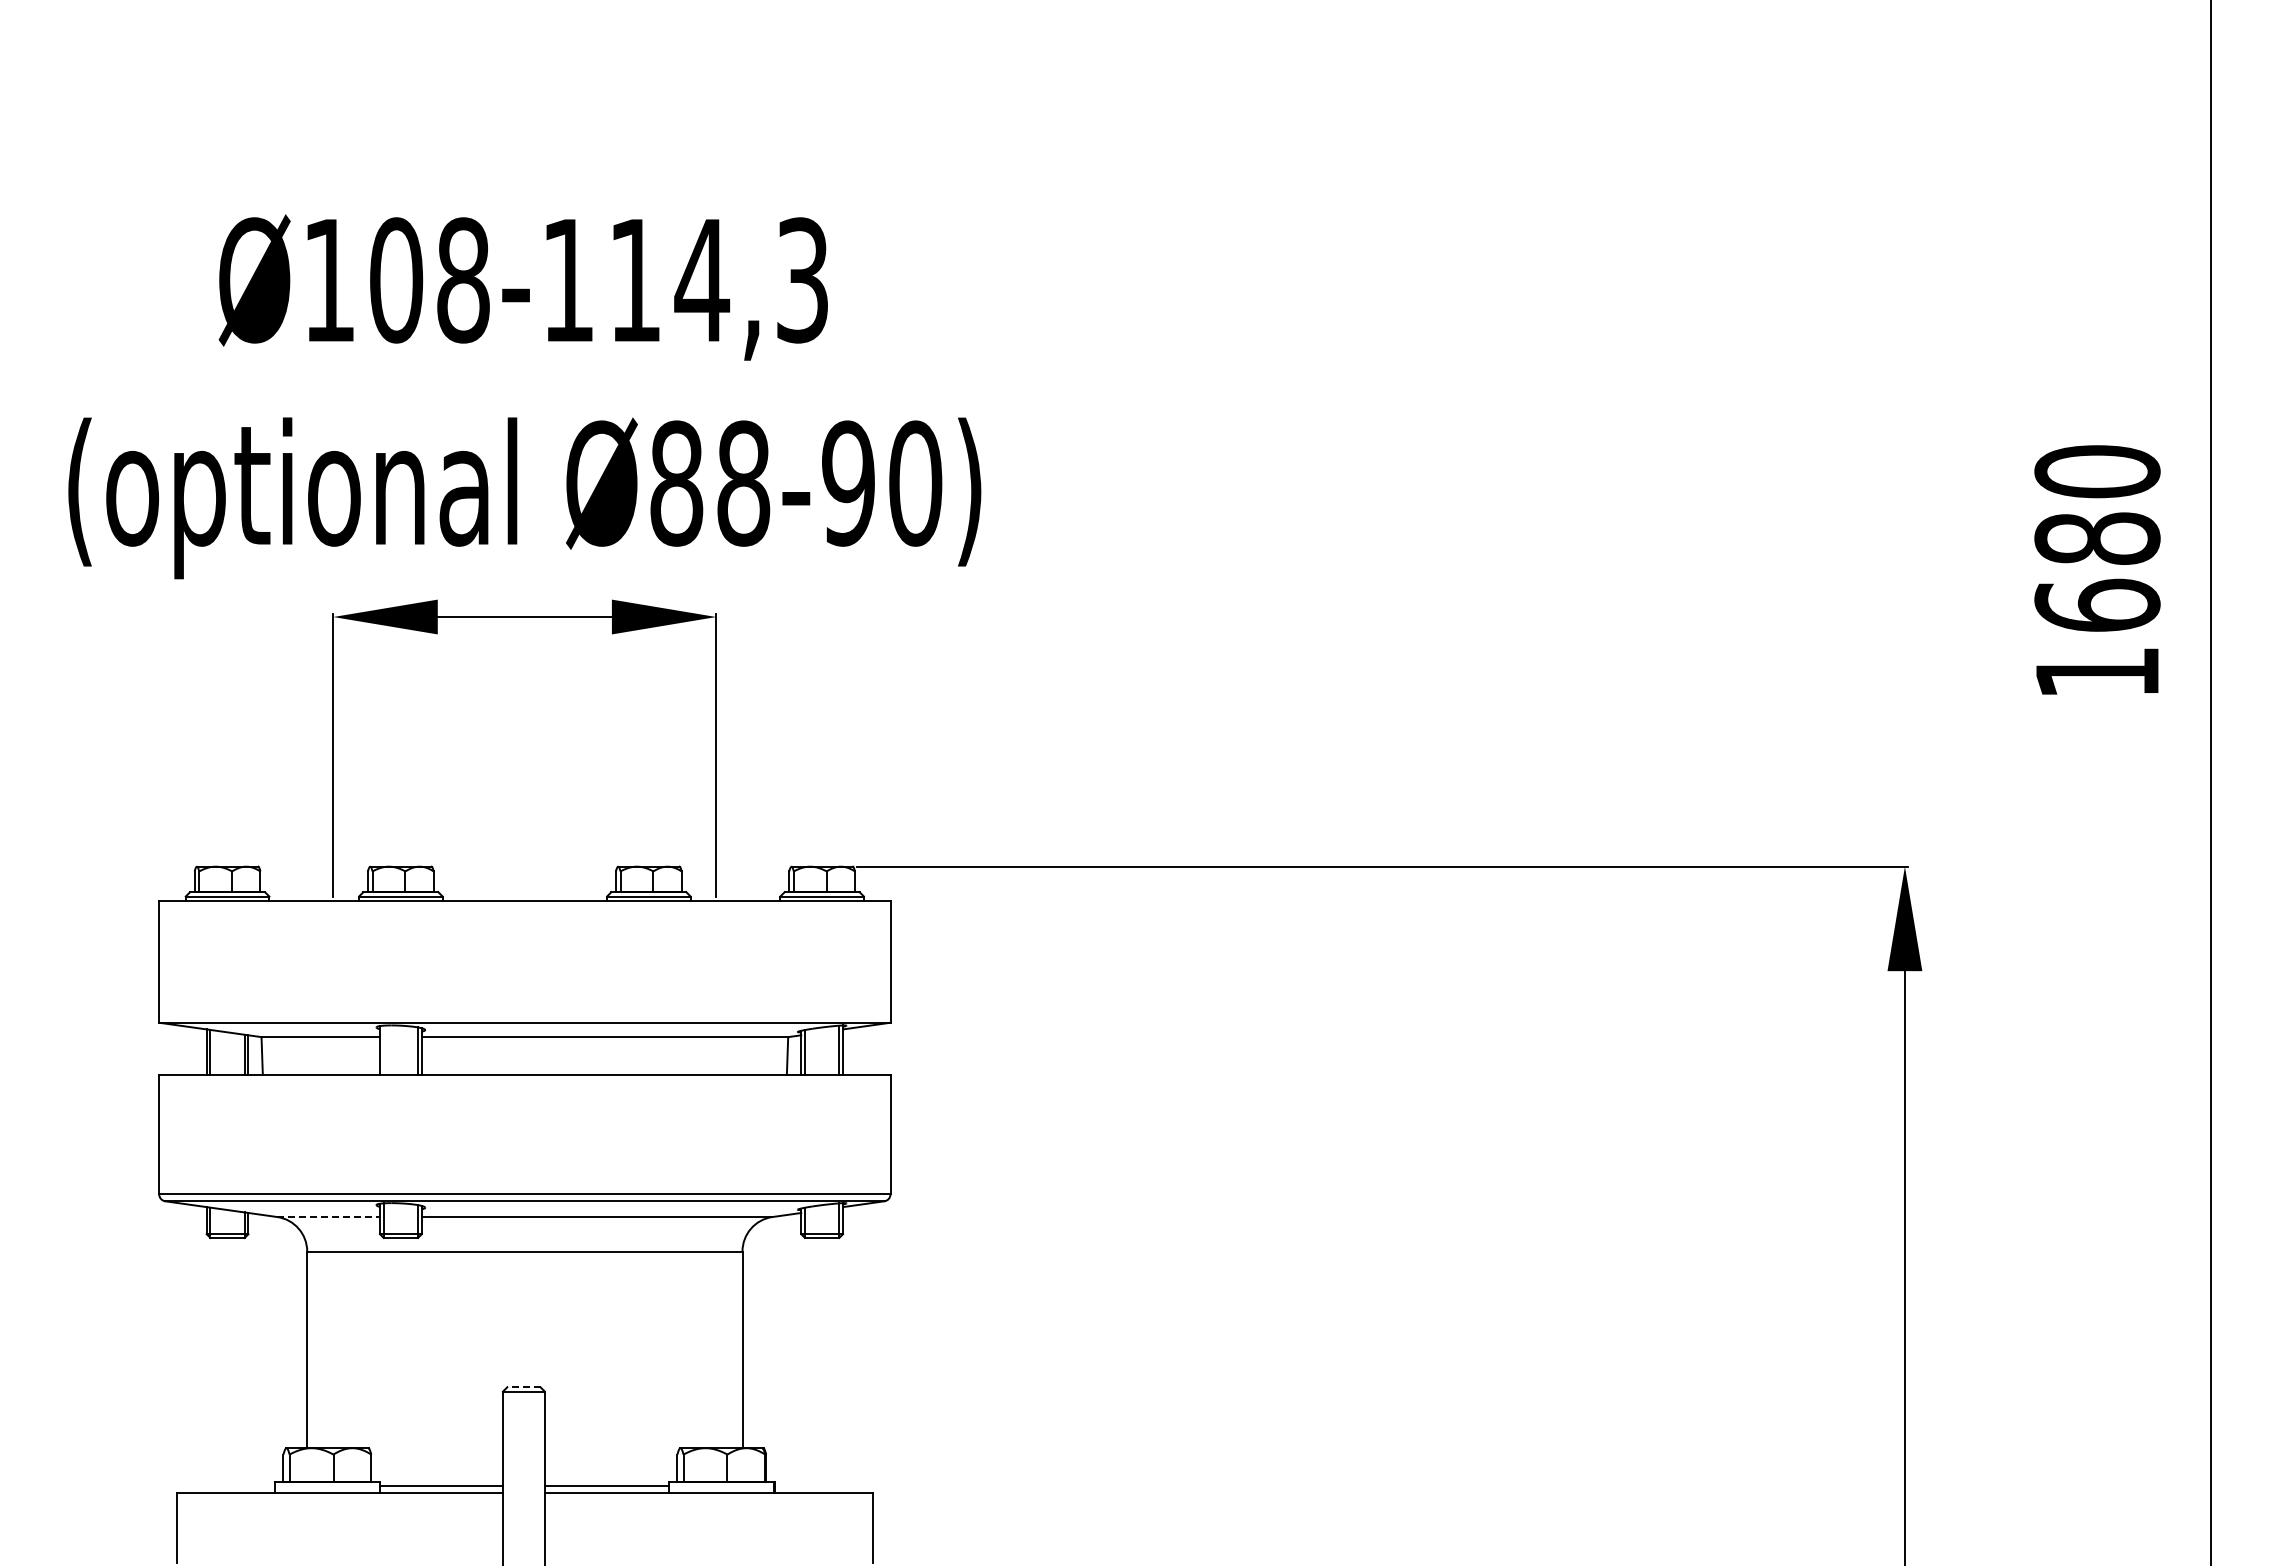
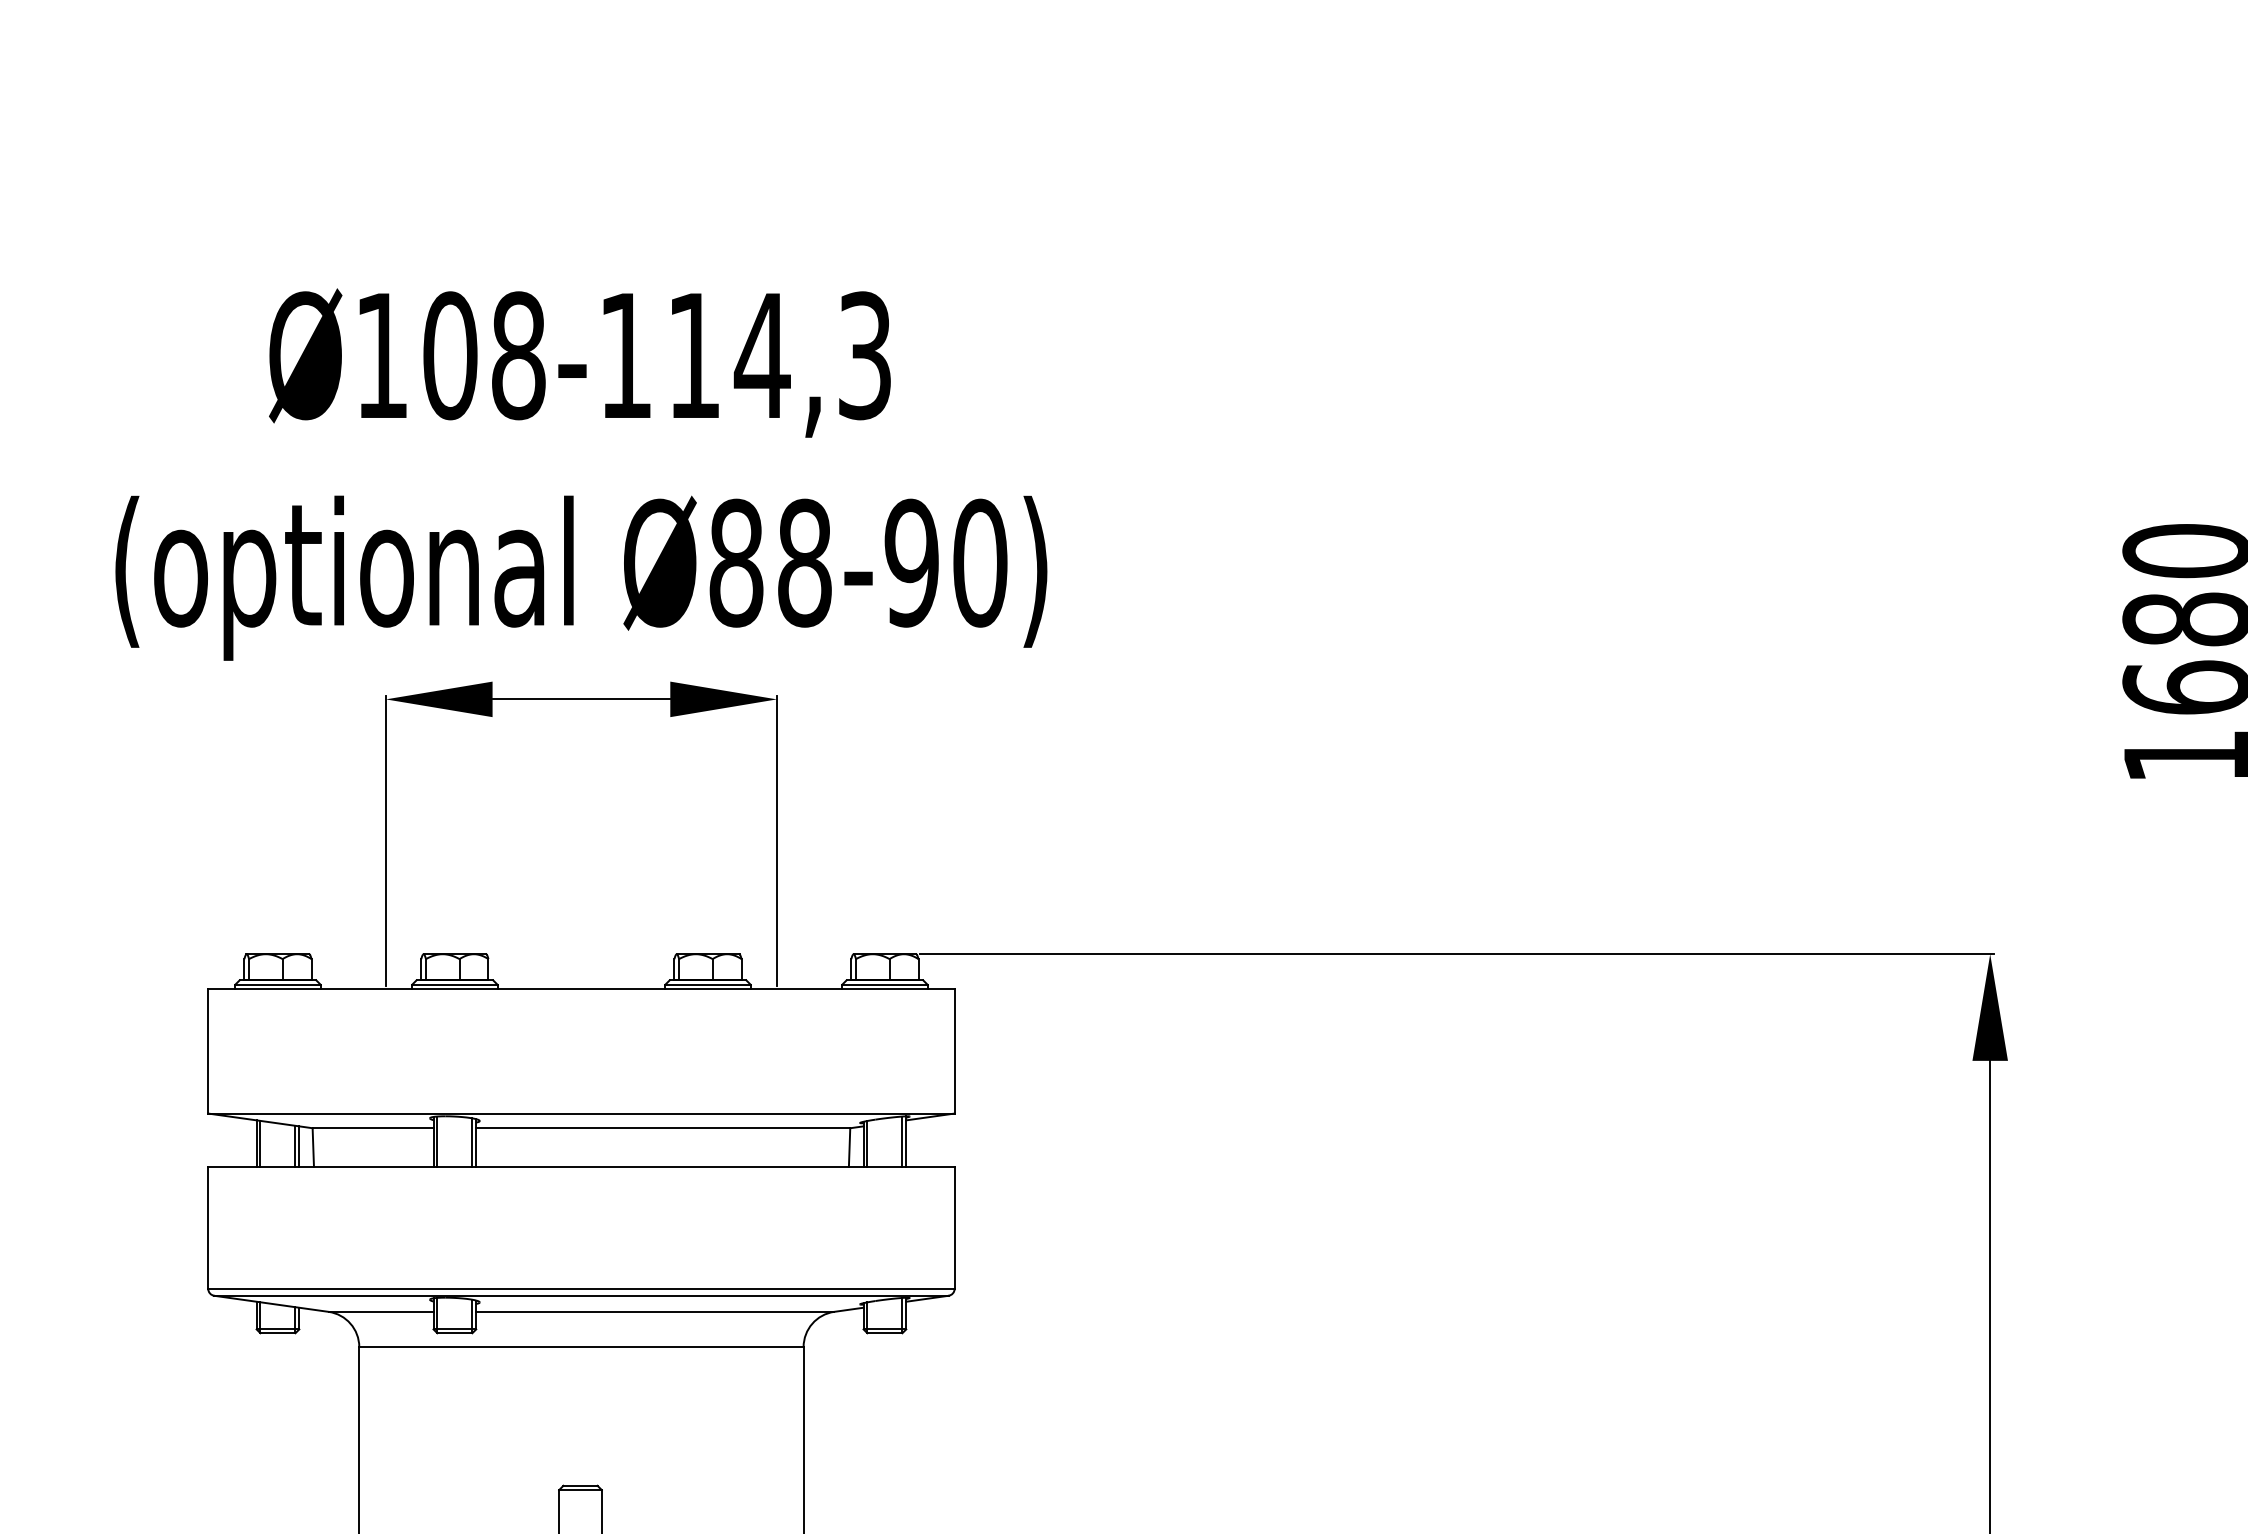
line: (383, 1049) -> (437, 1140), added
line: (329, 1217) -> (382, 1312), dashed -> solid
line: (523, 1387) -> (580, 1485), dashed -> solid

